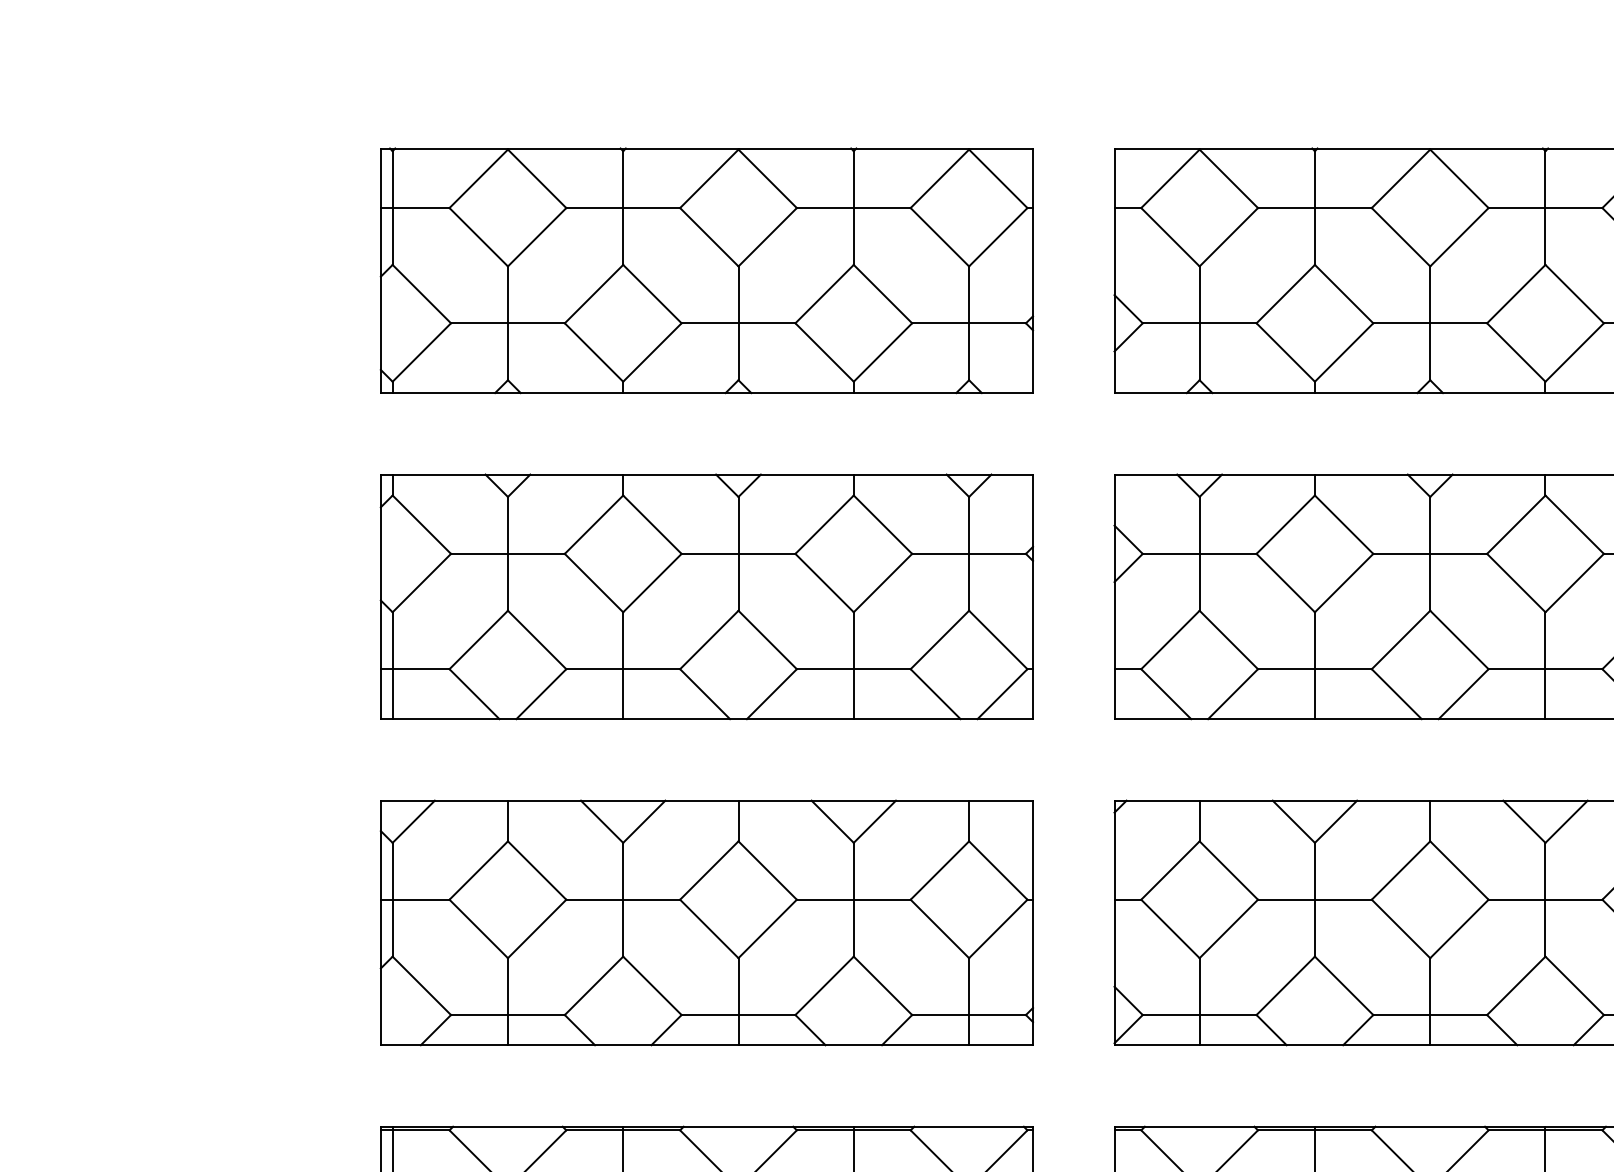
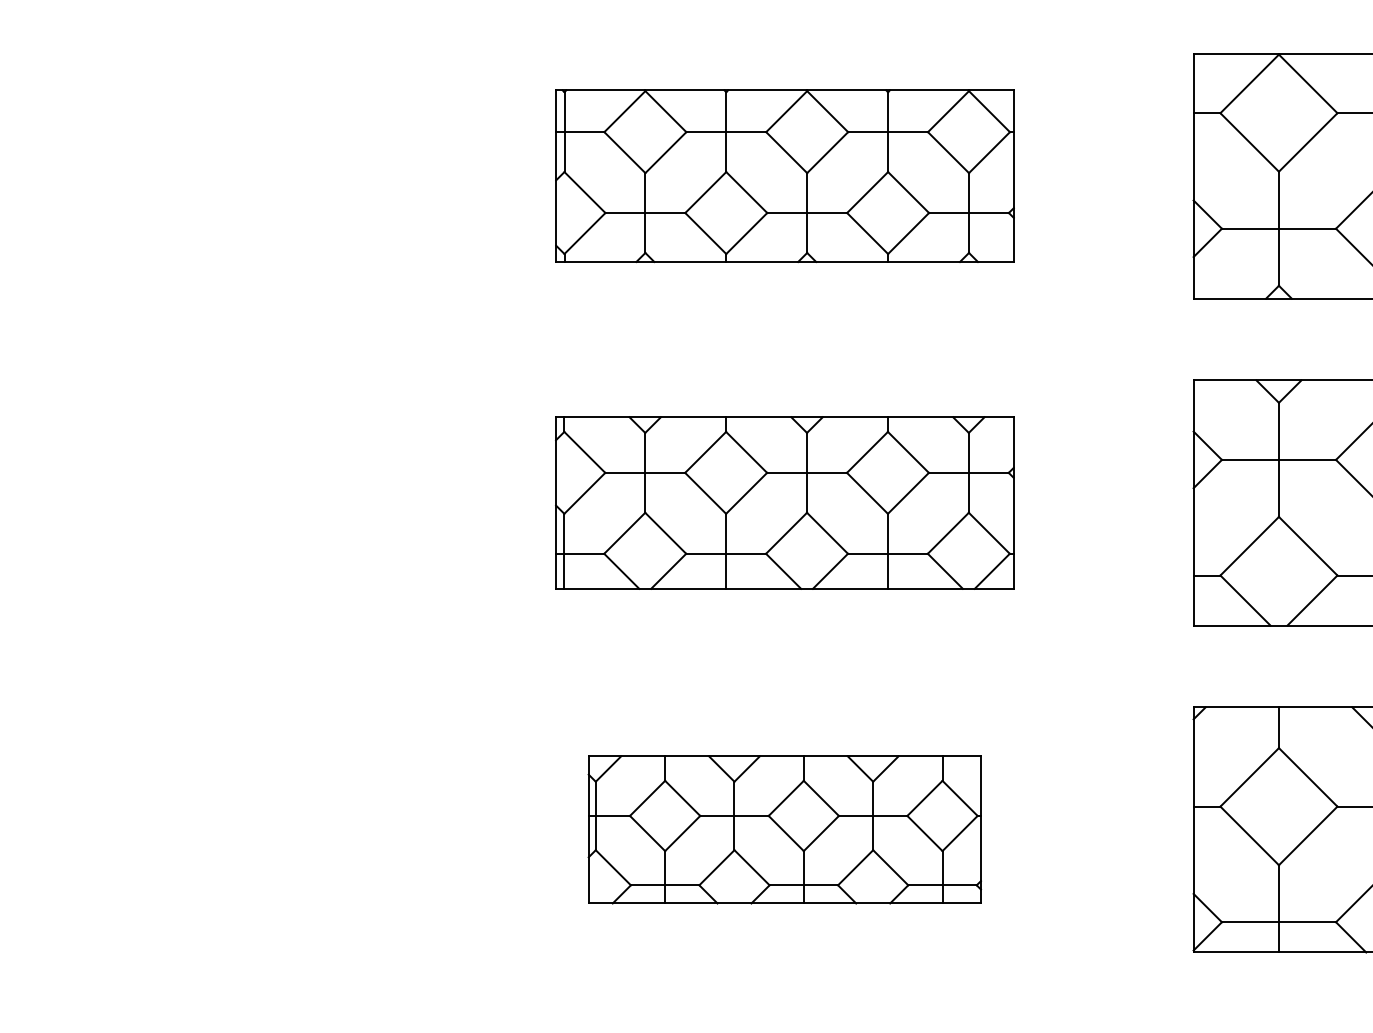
part: (706, 270) -> (784, 175), size x0.7
part: (706, 596) -> (784, 502), size x0.7
part: (706, 922) -> (784, 829), size x0.6

